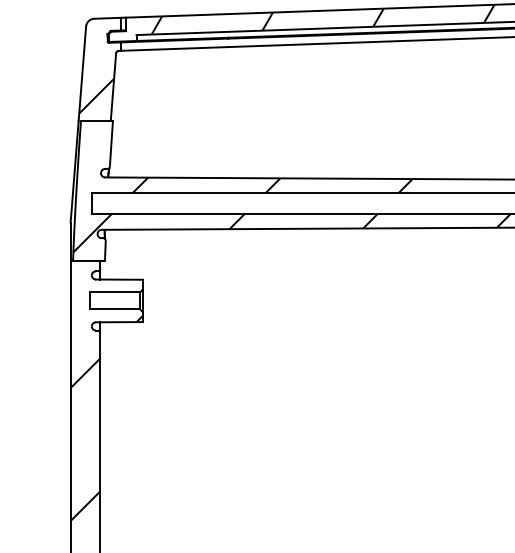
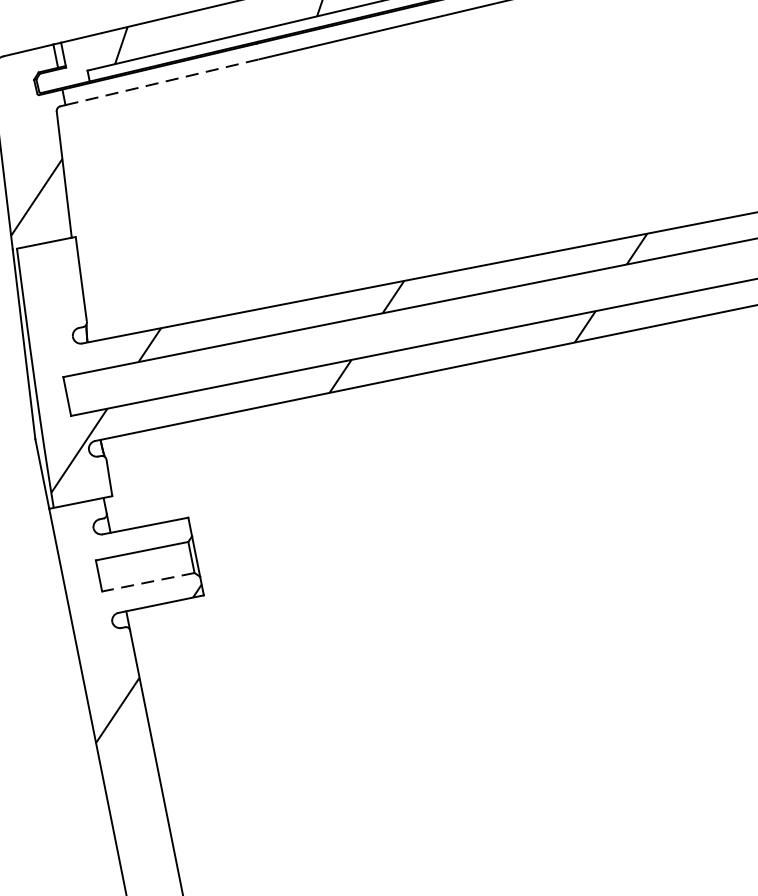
line: (175, 48) -> (163, 81), solid -> dashed
line: (114, 309) -> (147, 582), solid -> dashed

